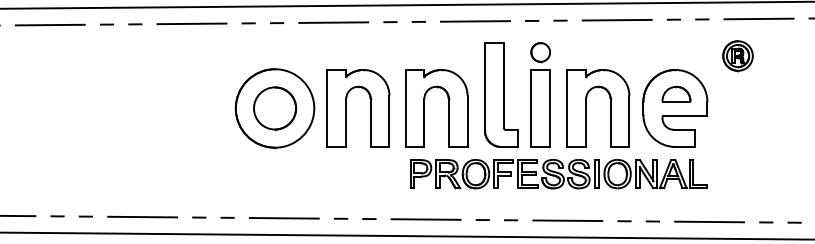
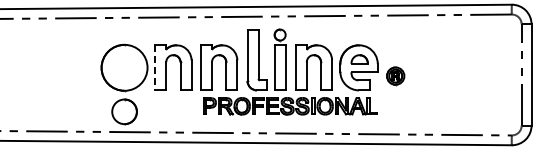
part: (737, 56) -> (395, 76), moved
part: (274, 107) -> (124, 111), moved
line: (327, 107) -> (155, 67), solid -> dashed

